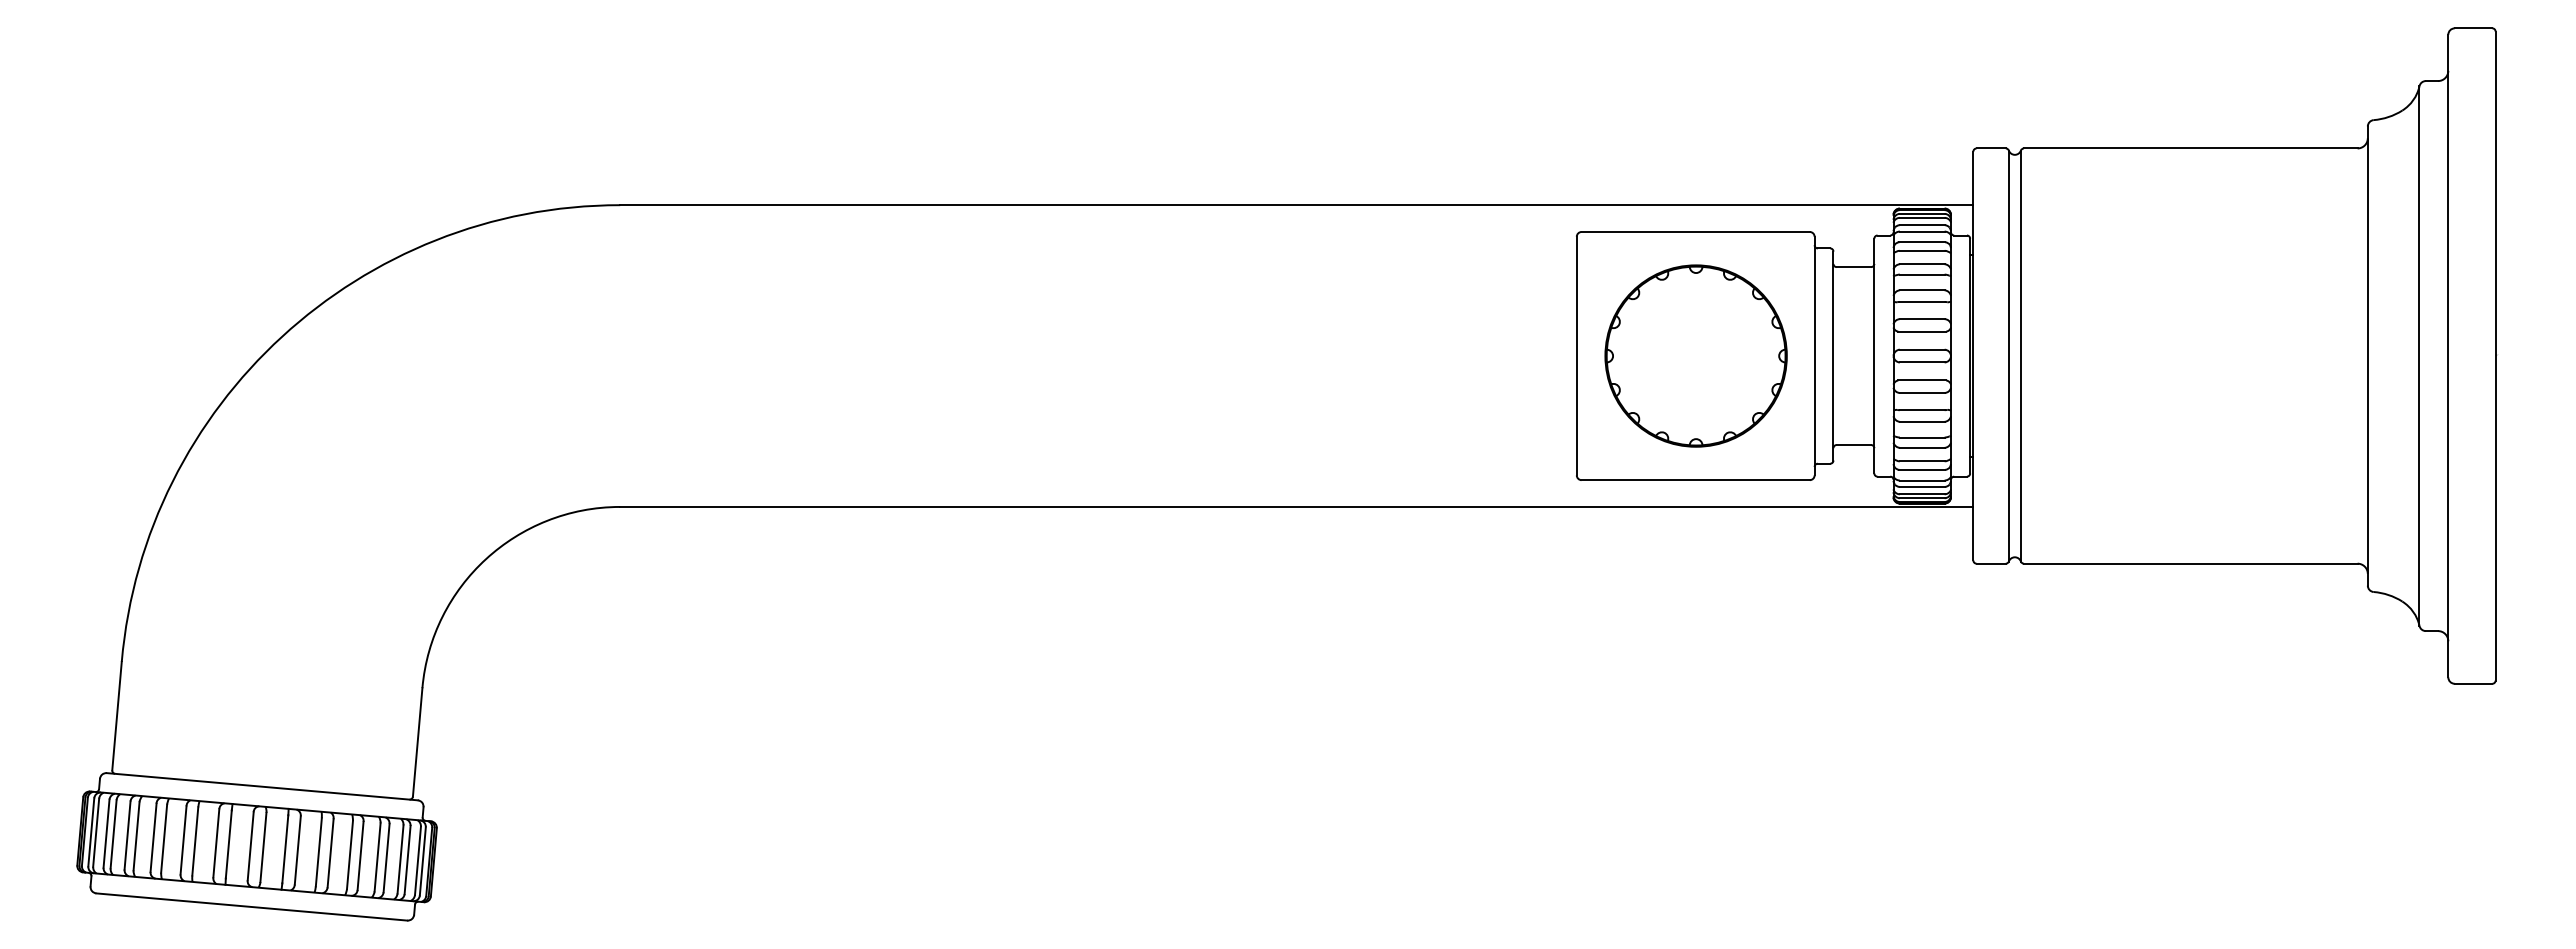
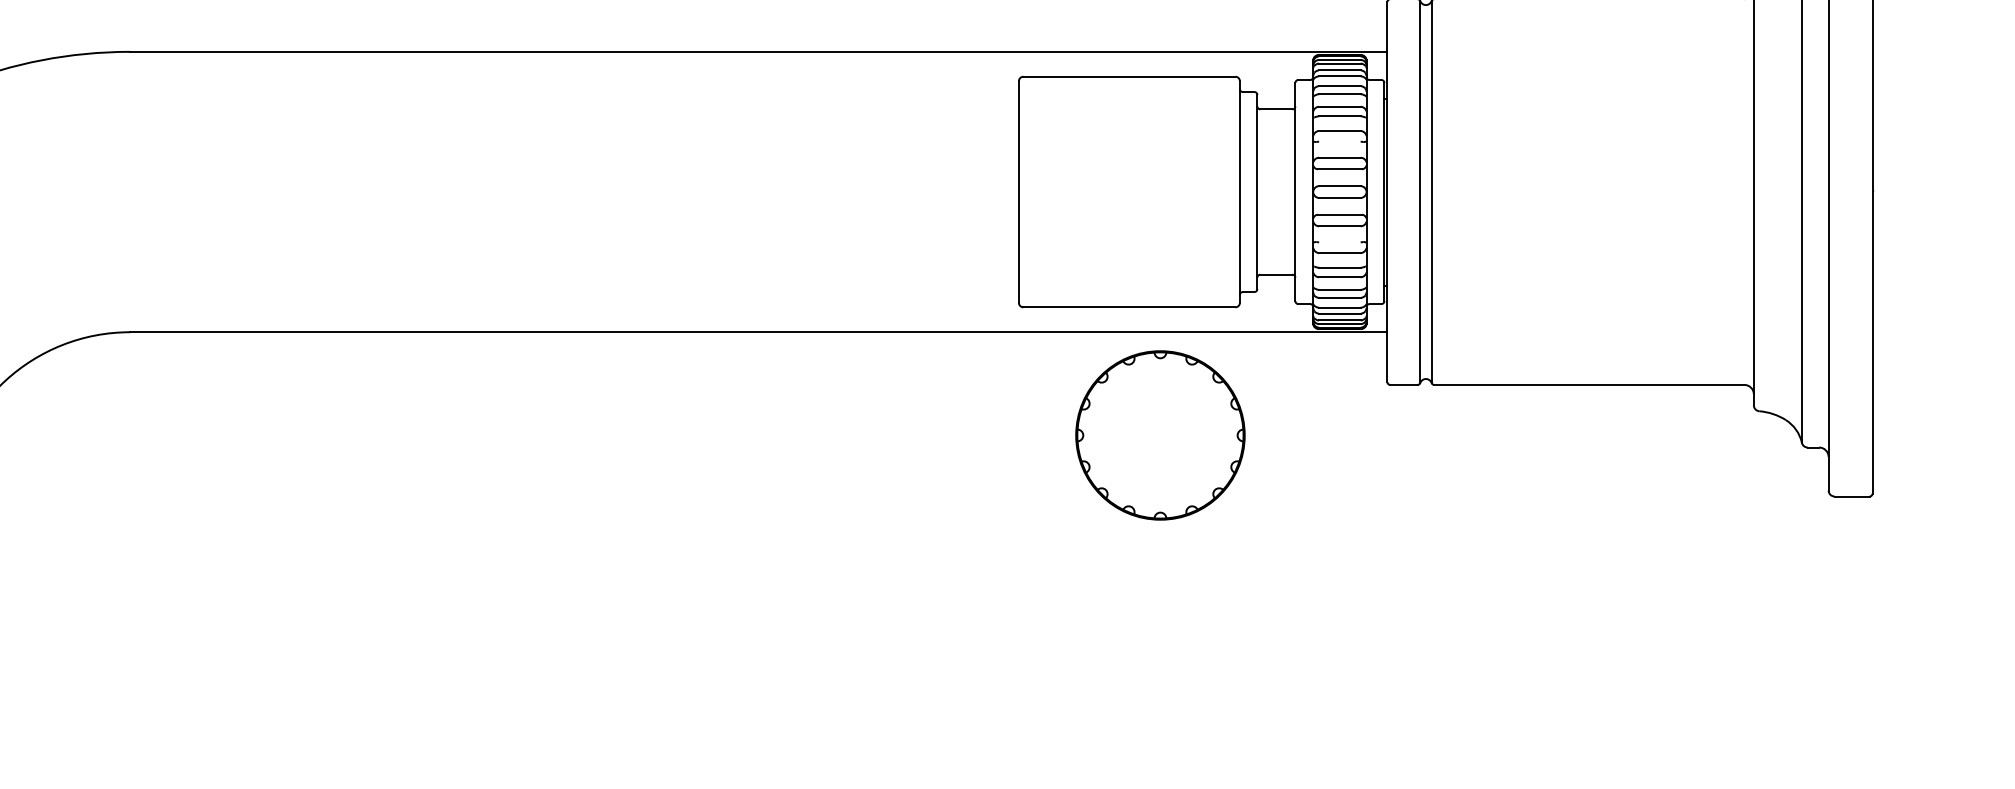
line: (1921, 301) -> (1339, 141), removed
part: (1695, 355) -> (1159, 434), moved
line: (1921, 410) -> (1339, 242), removed

